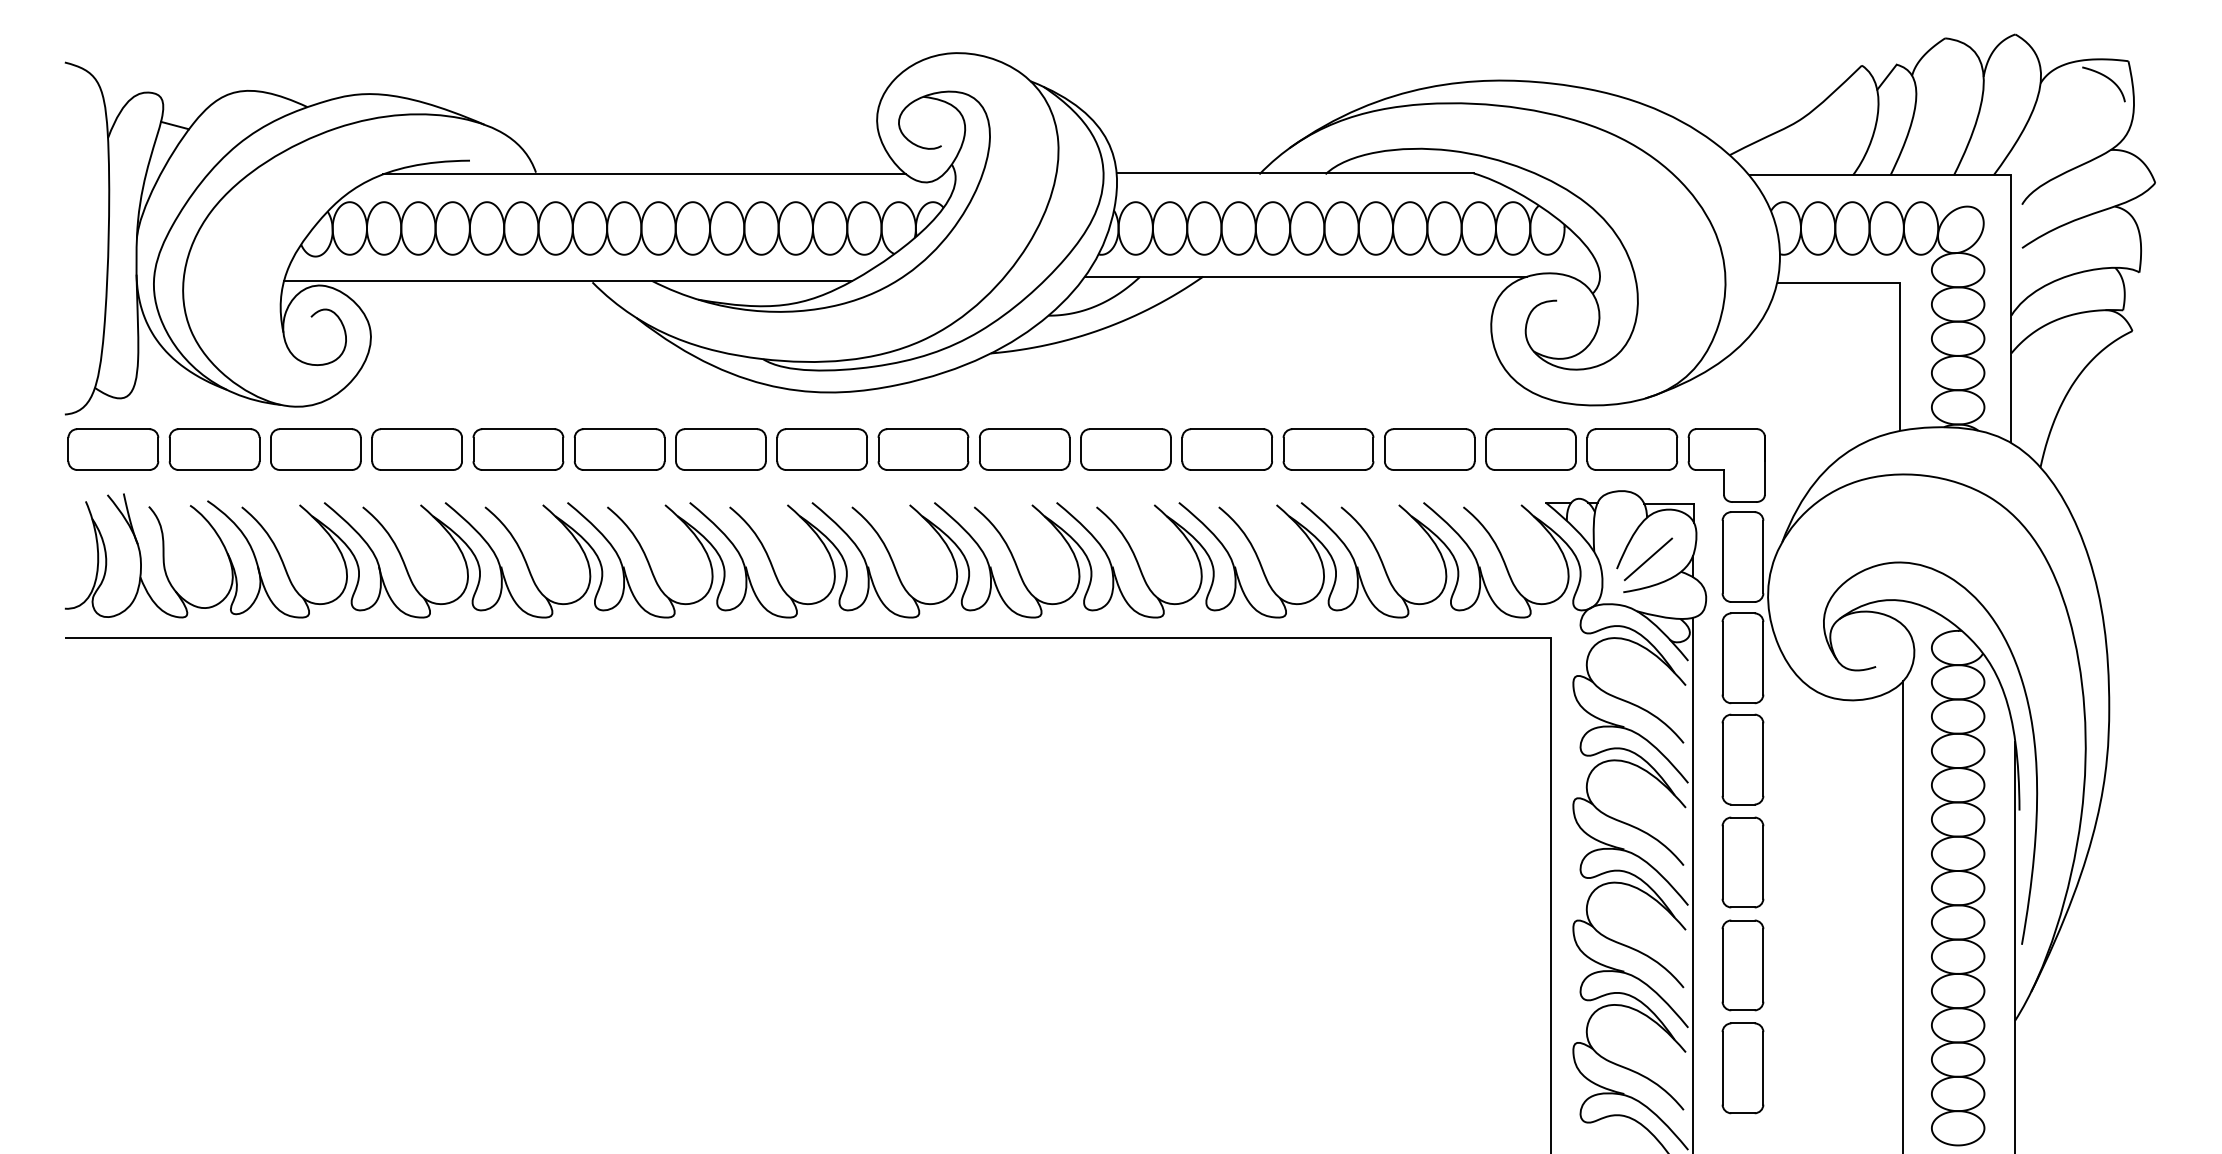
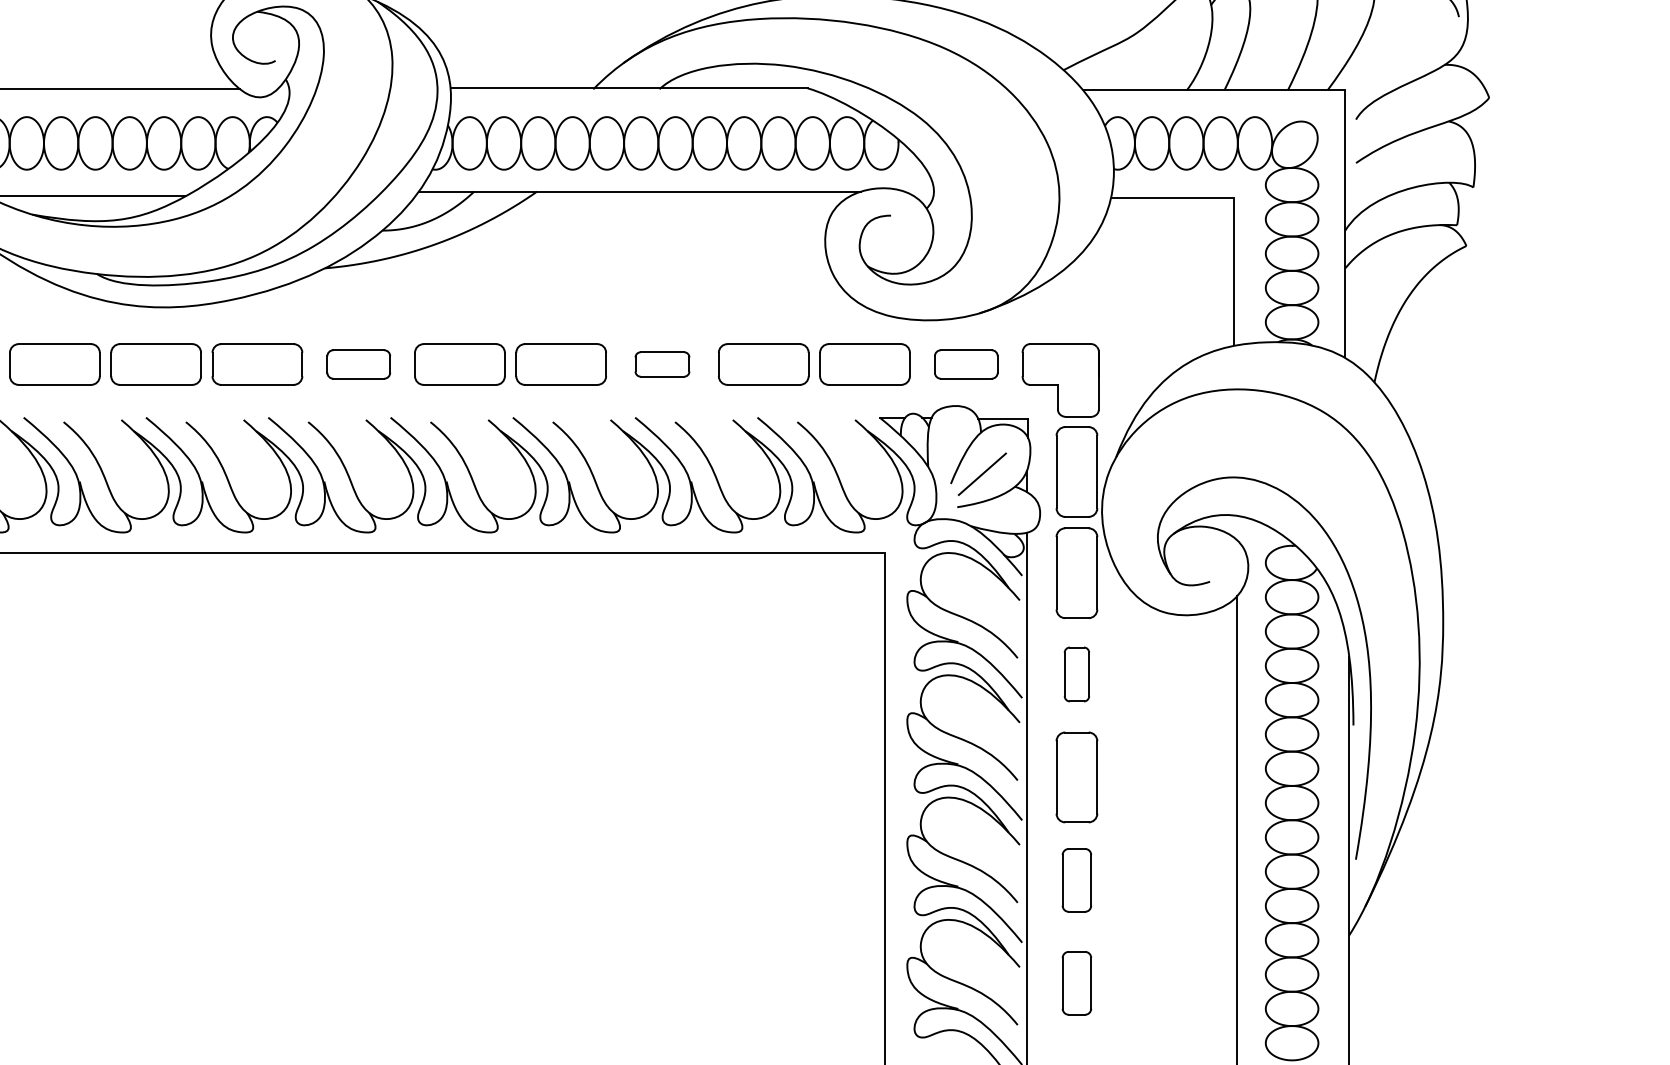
part: (1024, 449) -> (358, 364), size x0.7
part: (1328, 449) -> (662, 364), size x0.6
part: (1632, 449) -> (966, 364), size x0.7
part: (1742, 759) -> (1076, 674), size x0.6
part: (1742, 965) -> (1076, 880), size x0.7
part: (1742, 1068) -> (1076, 983), size x0.7

